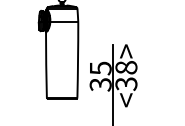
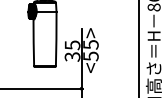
text: (125, 75) -> (90, 50), <38> -> <55>

